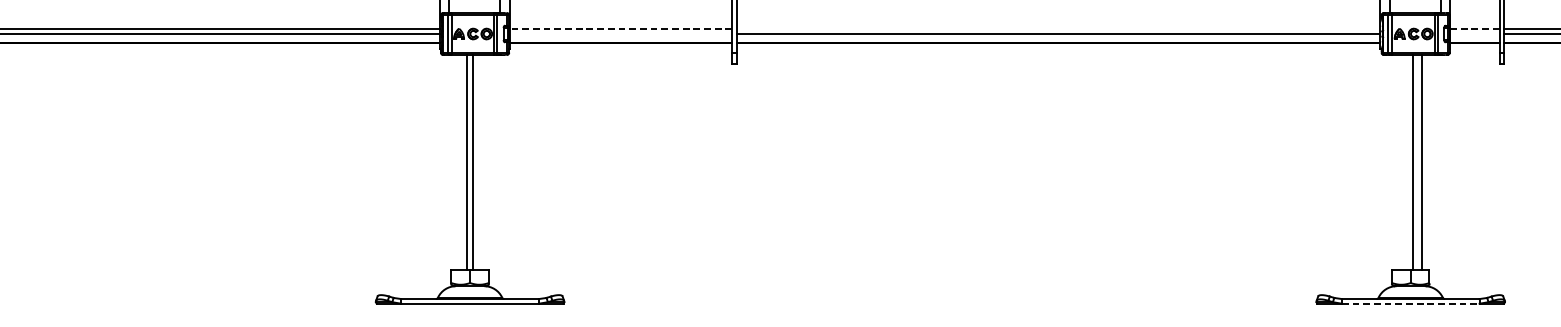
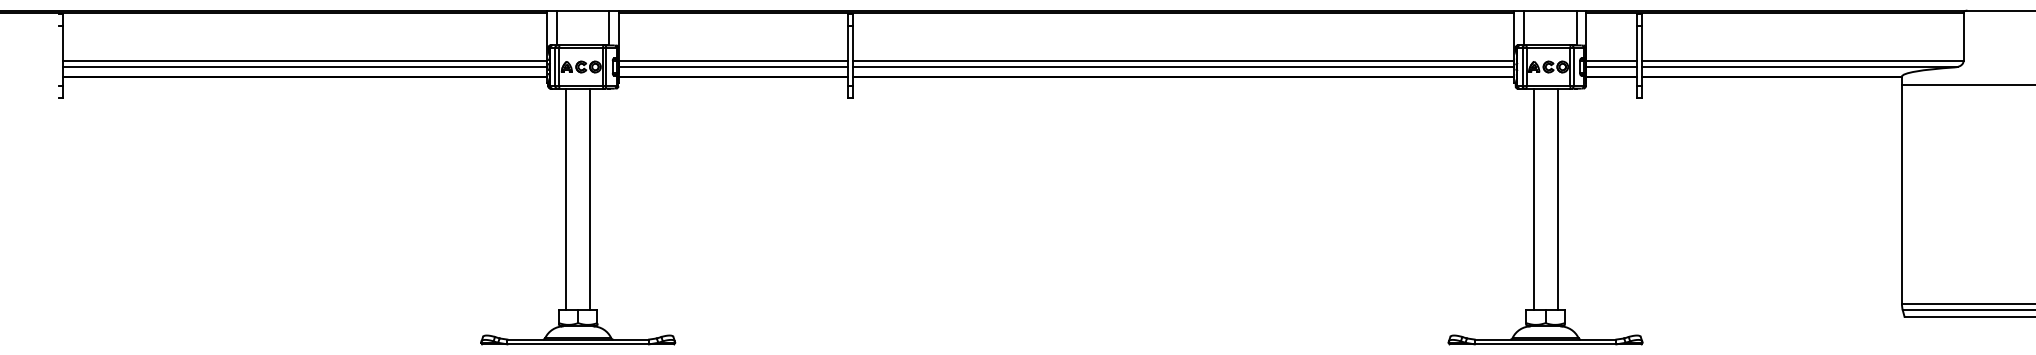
line: (620, 28) -> (732, 61), dashed -> solid
line: (1058, 28) -> (1183, 61), added
line: (1474, 28) -> (1611, 61), dashed -> solid
line: (621, 34) -> (733, 67), added
line: (1474, 34) -> (1611, 67), added
line: (467, 161) -> (590, 198), moved
line: (473, 161) -> (566, 198), moved
line: (1412, 161) -> (1533, 198), moved
line: (1410, 303) -> (1545, 344), dashed -> solid

